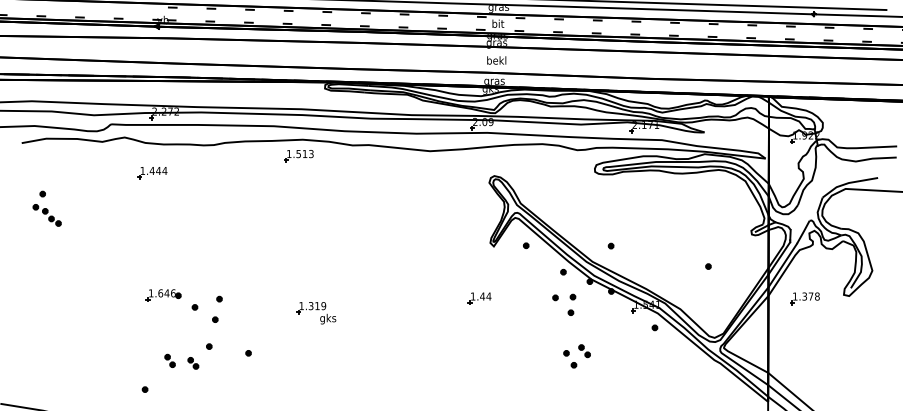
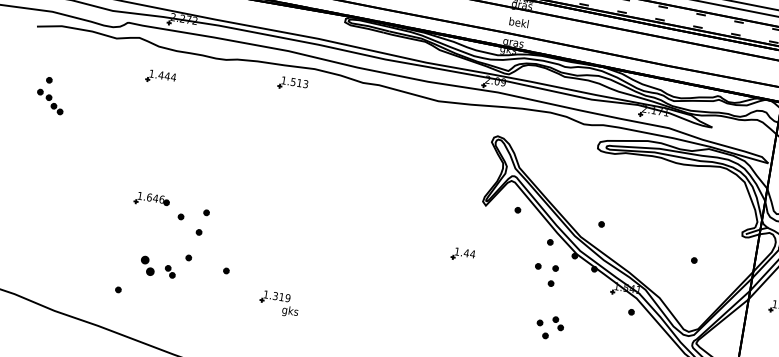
part: (298, 156) -> (292, 84), moved
part: (316, 313) -> (279, 304), moved
part: (169, 360) -> (147, 265), size x1.4

